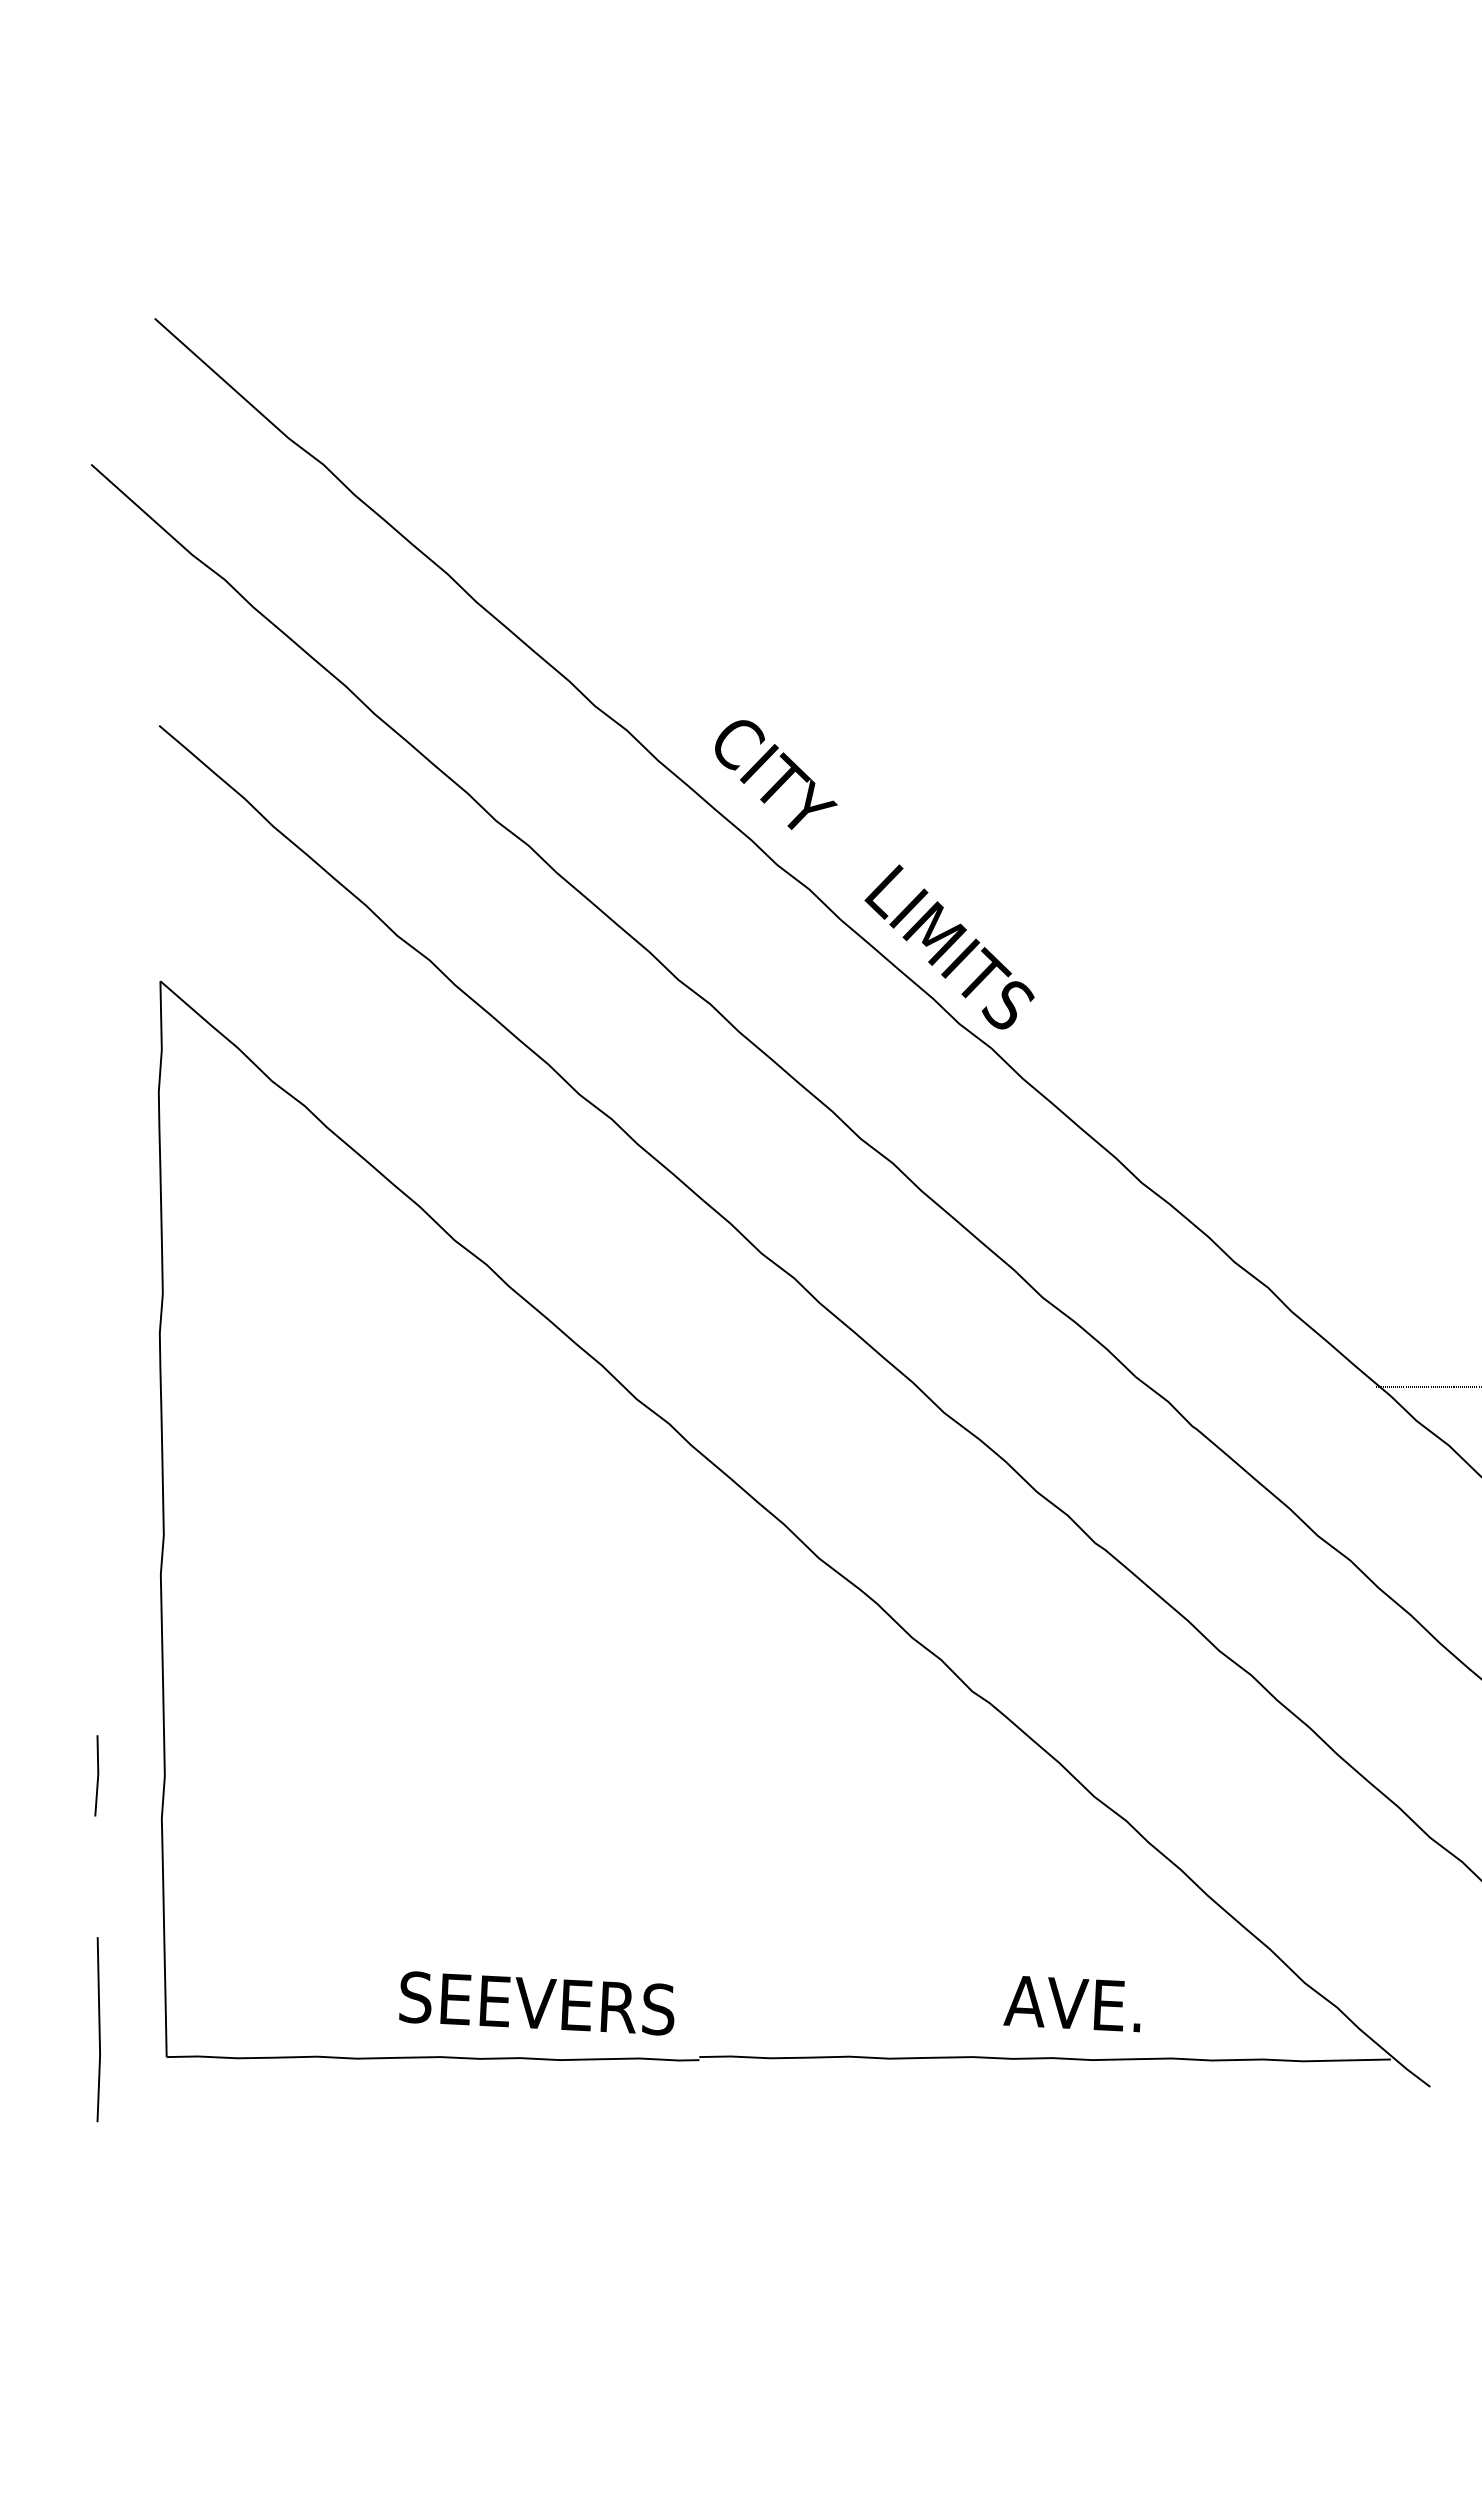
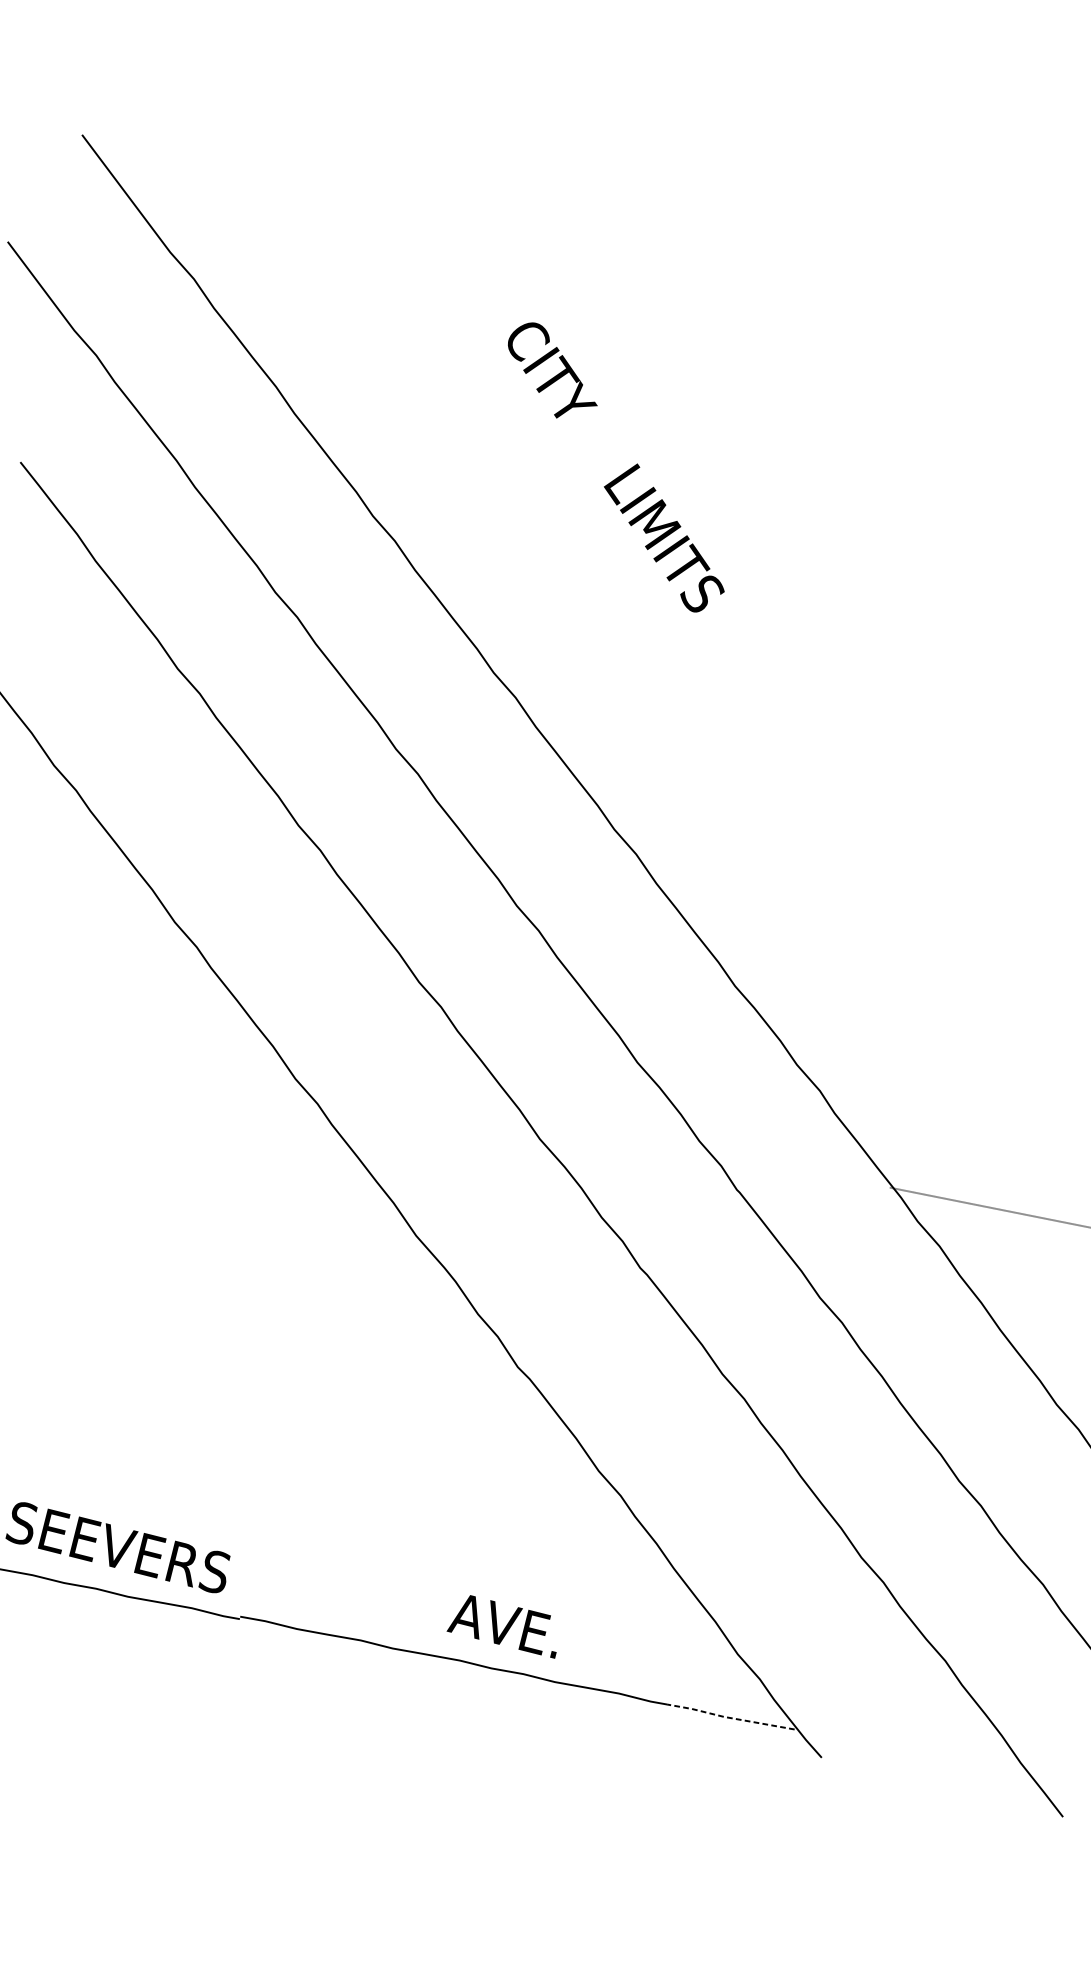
text: (874, 874) -> (615, 467), moved
text: (1071, 2004) -> (504, 1625), moved
line: (1310, 2061) -> (729, 1718), solid -> dashed

